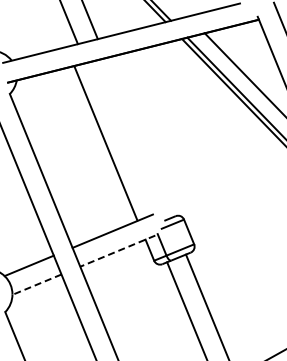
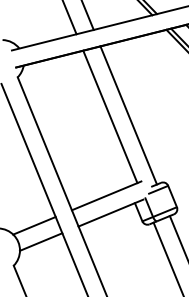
line: (138, 138) -> (128, 115), added
line: (105, 143) -> (109, 116), moved
line: (117, 251) -> (110, 213), dashed -> solid
line: (36, 284) -> (40, 241), dashed -> solid

